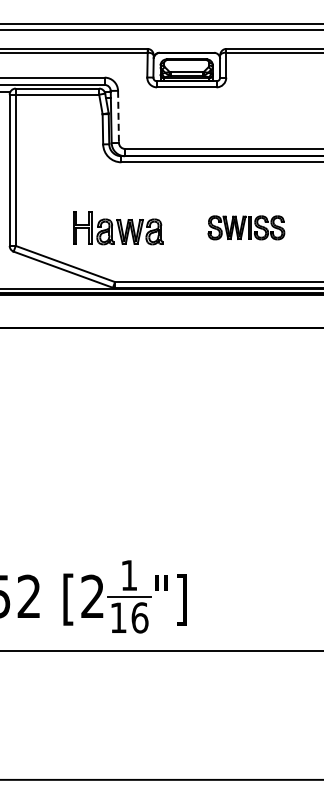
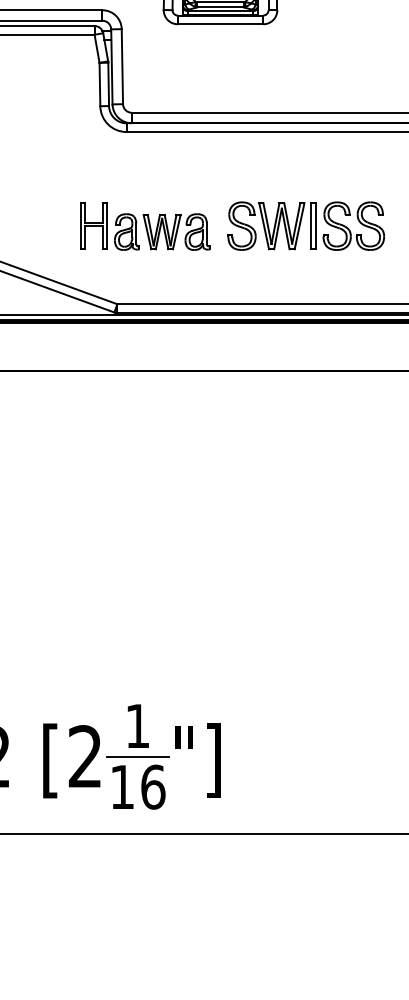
line: (118, 117) -> (122, 67), dashed -> solid
part: (246, 227) -> (306, 225), size x1.43
part: (118, 228) -> (145, 227), moved

